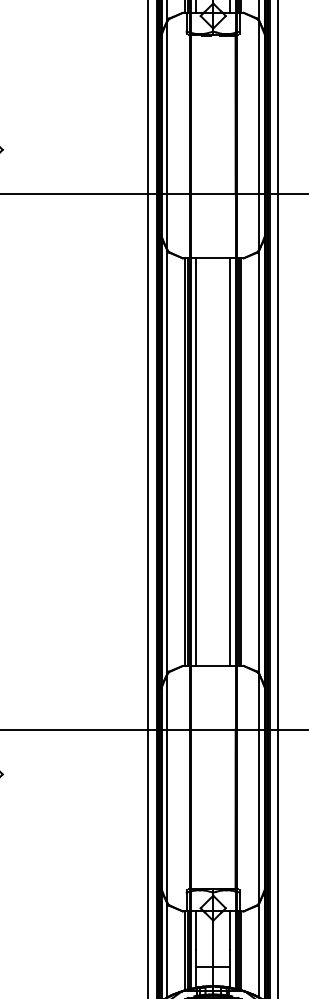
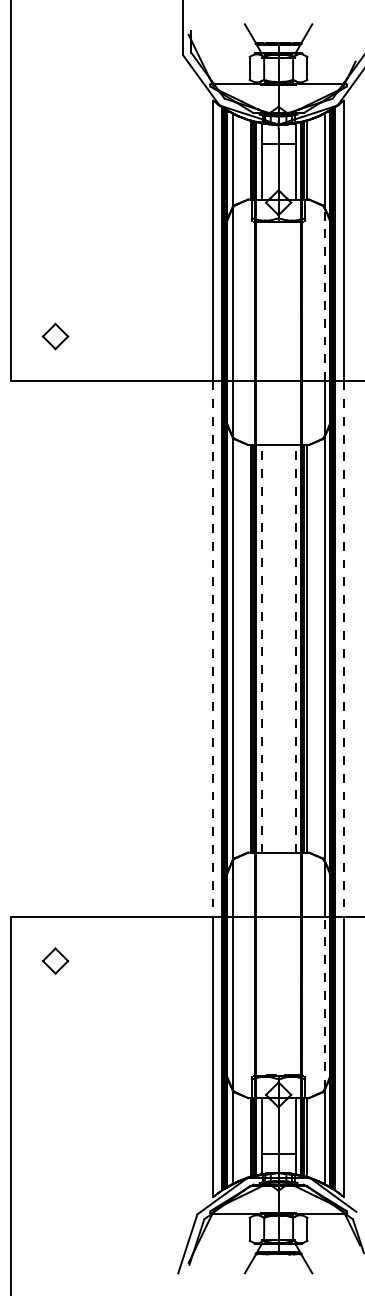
line: (259, 107) -> (324, 294), solid -> dashed
line: (148, 461) -> (213, 648), solid -> dashed
line: (196, 461) -> (261, 648), solid -> dashed
line: (230, 461) -> (295, 648), solid -> dashed
line: (278, 461) -> (343, 648), solid -> dashed
line: (259, 815) -> (324, 1002), solid -> dashed

